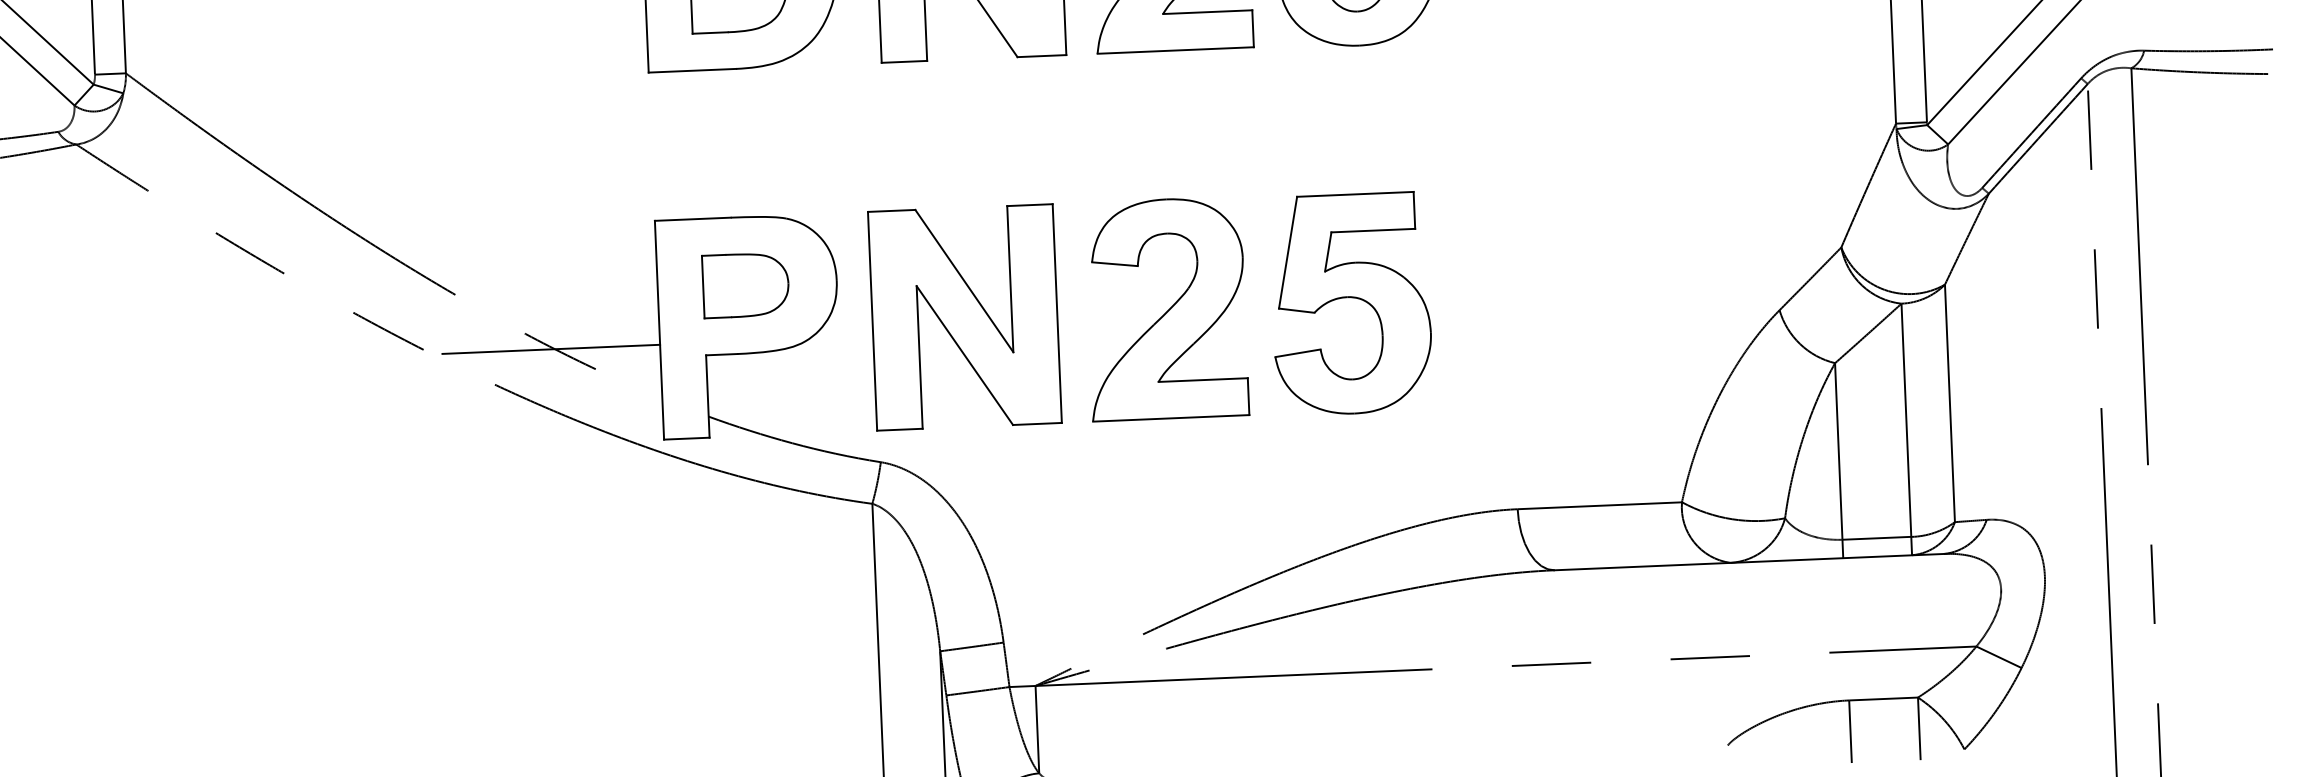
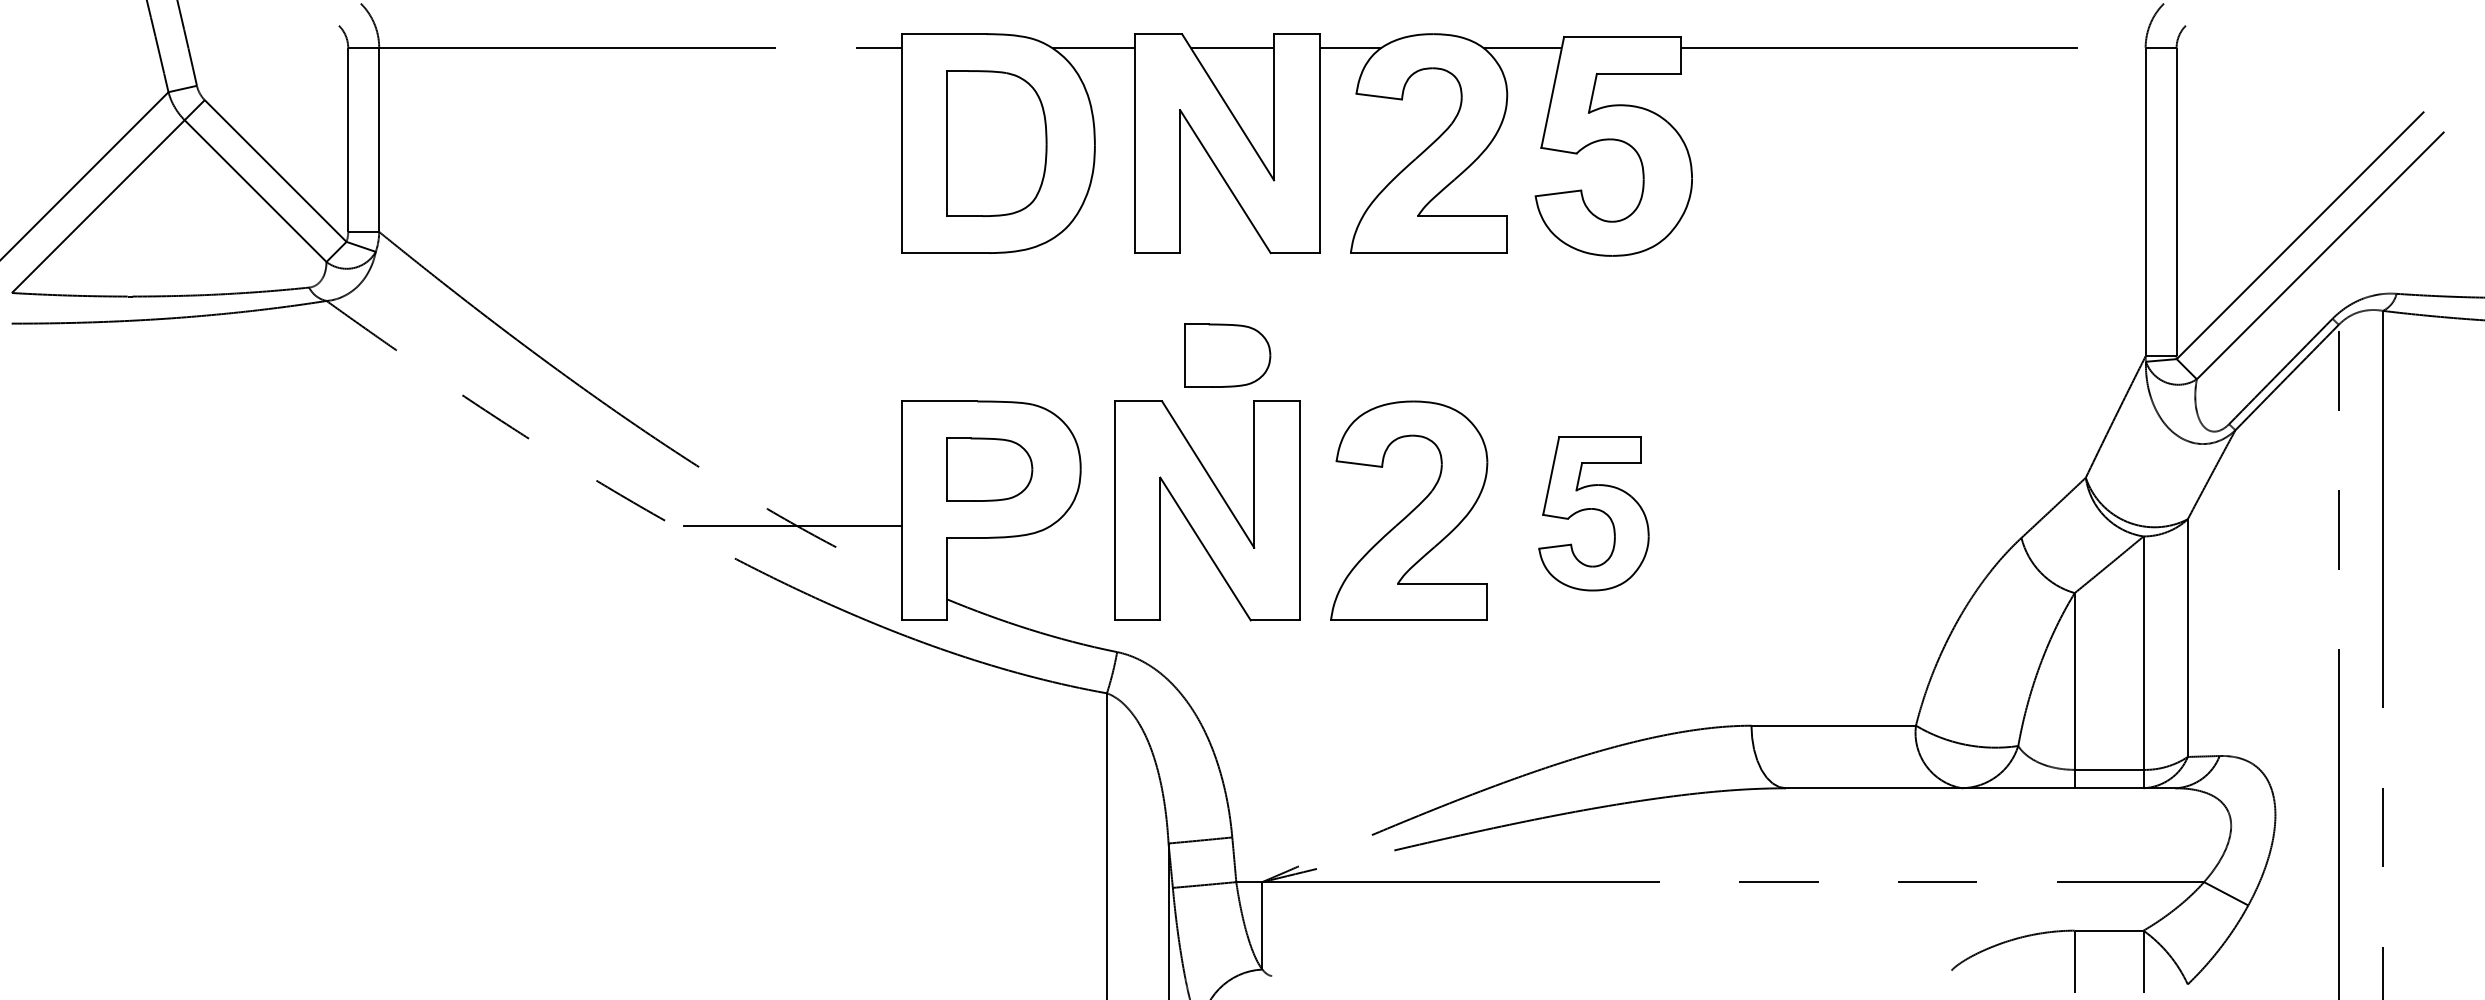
part: (978, 161) -> (1227, 355), added
part: (1350, 303) -> (1593, 513), size x0.7

